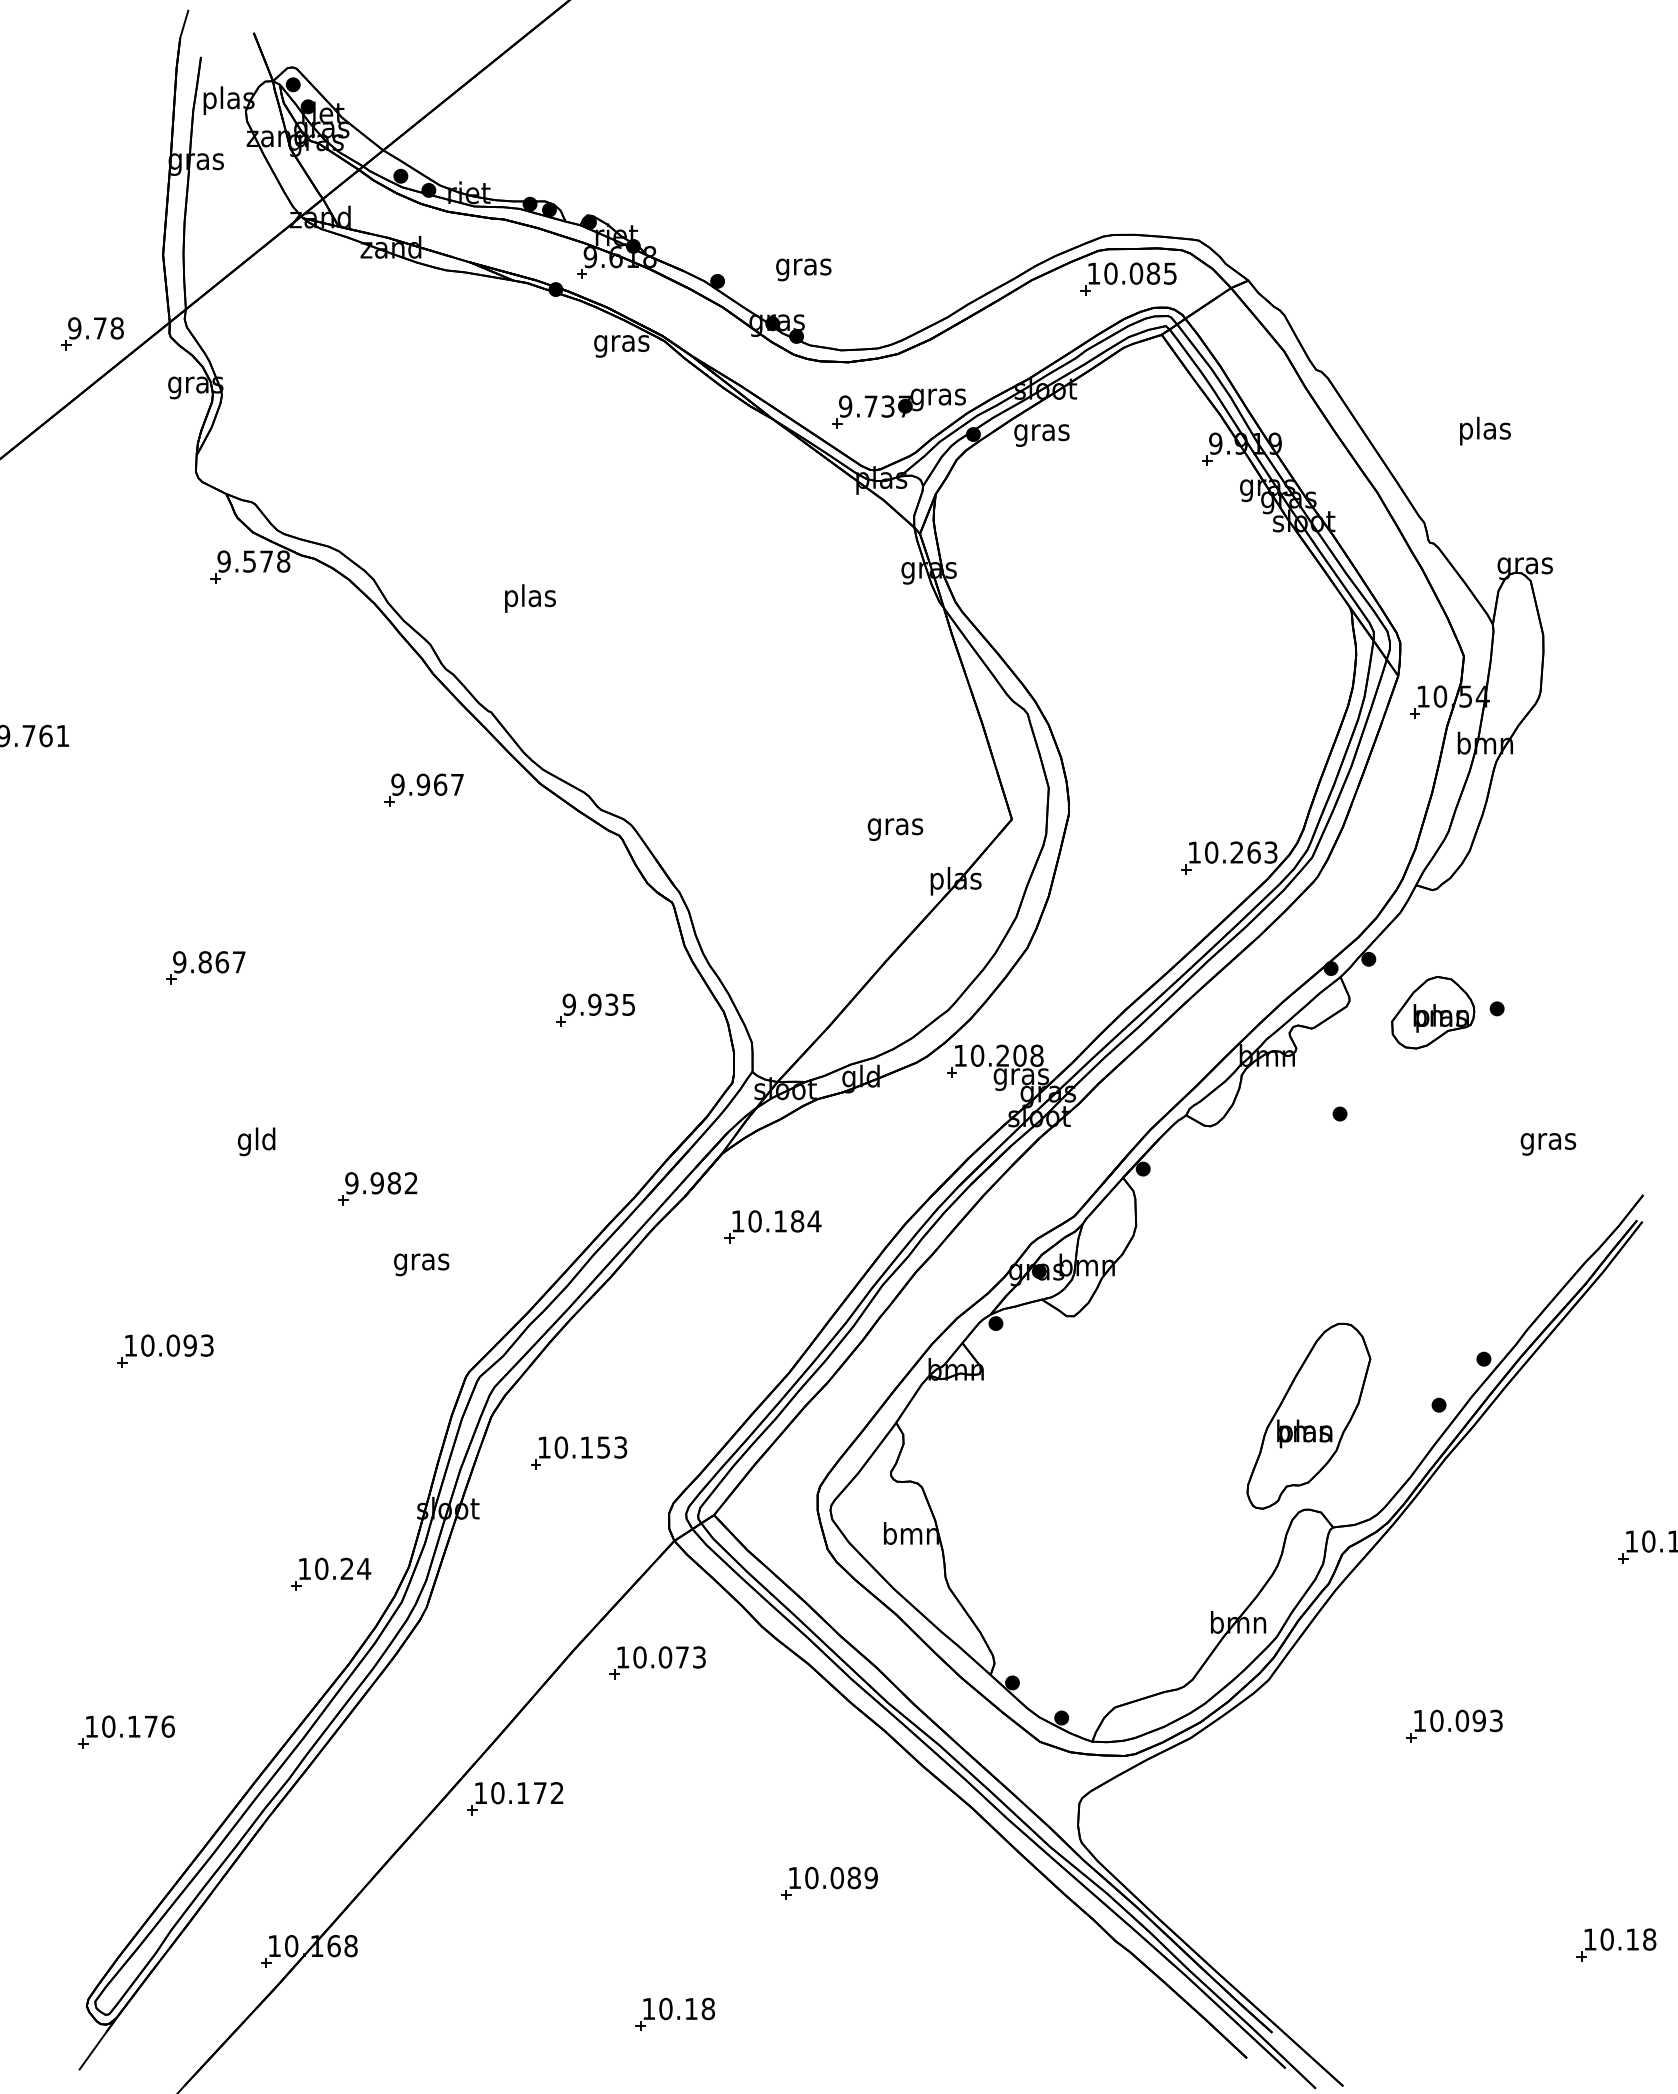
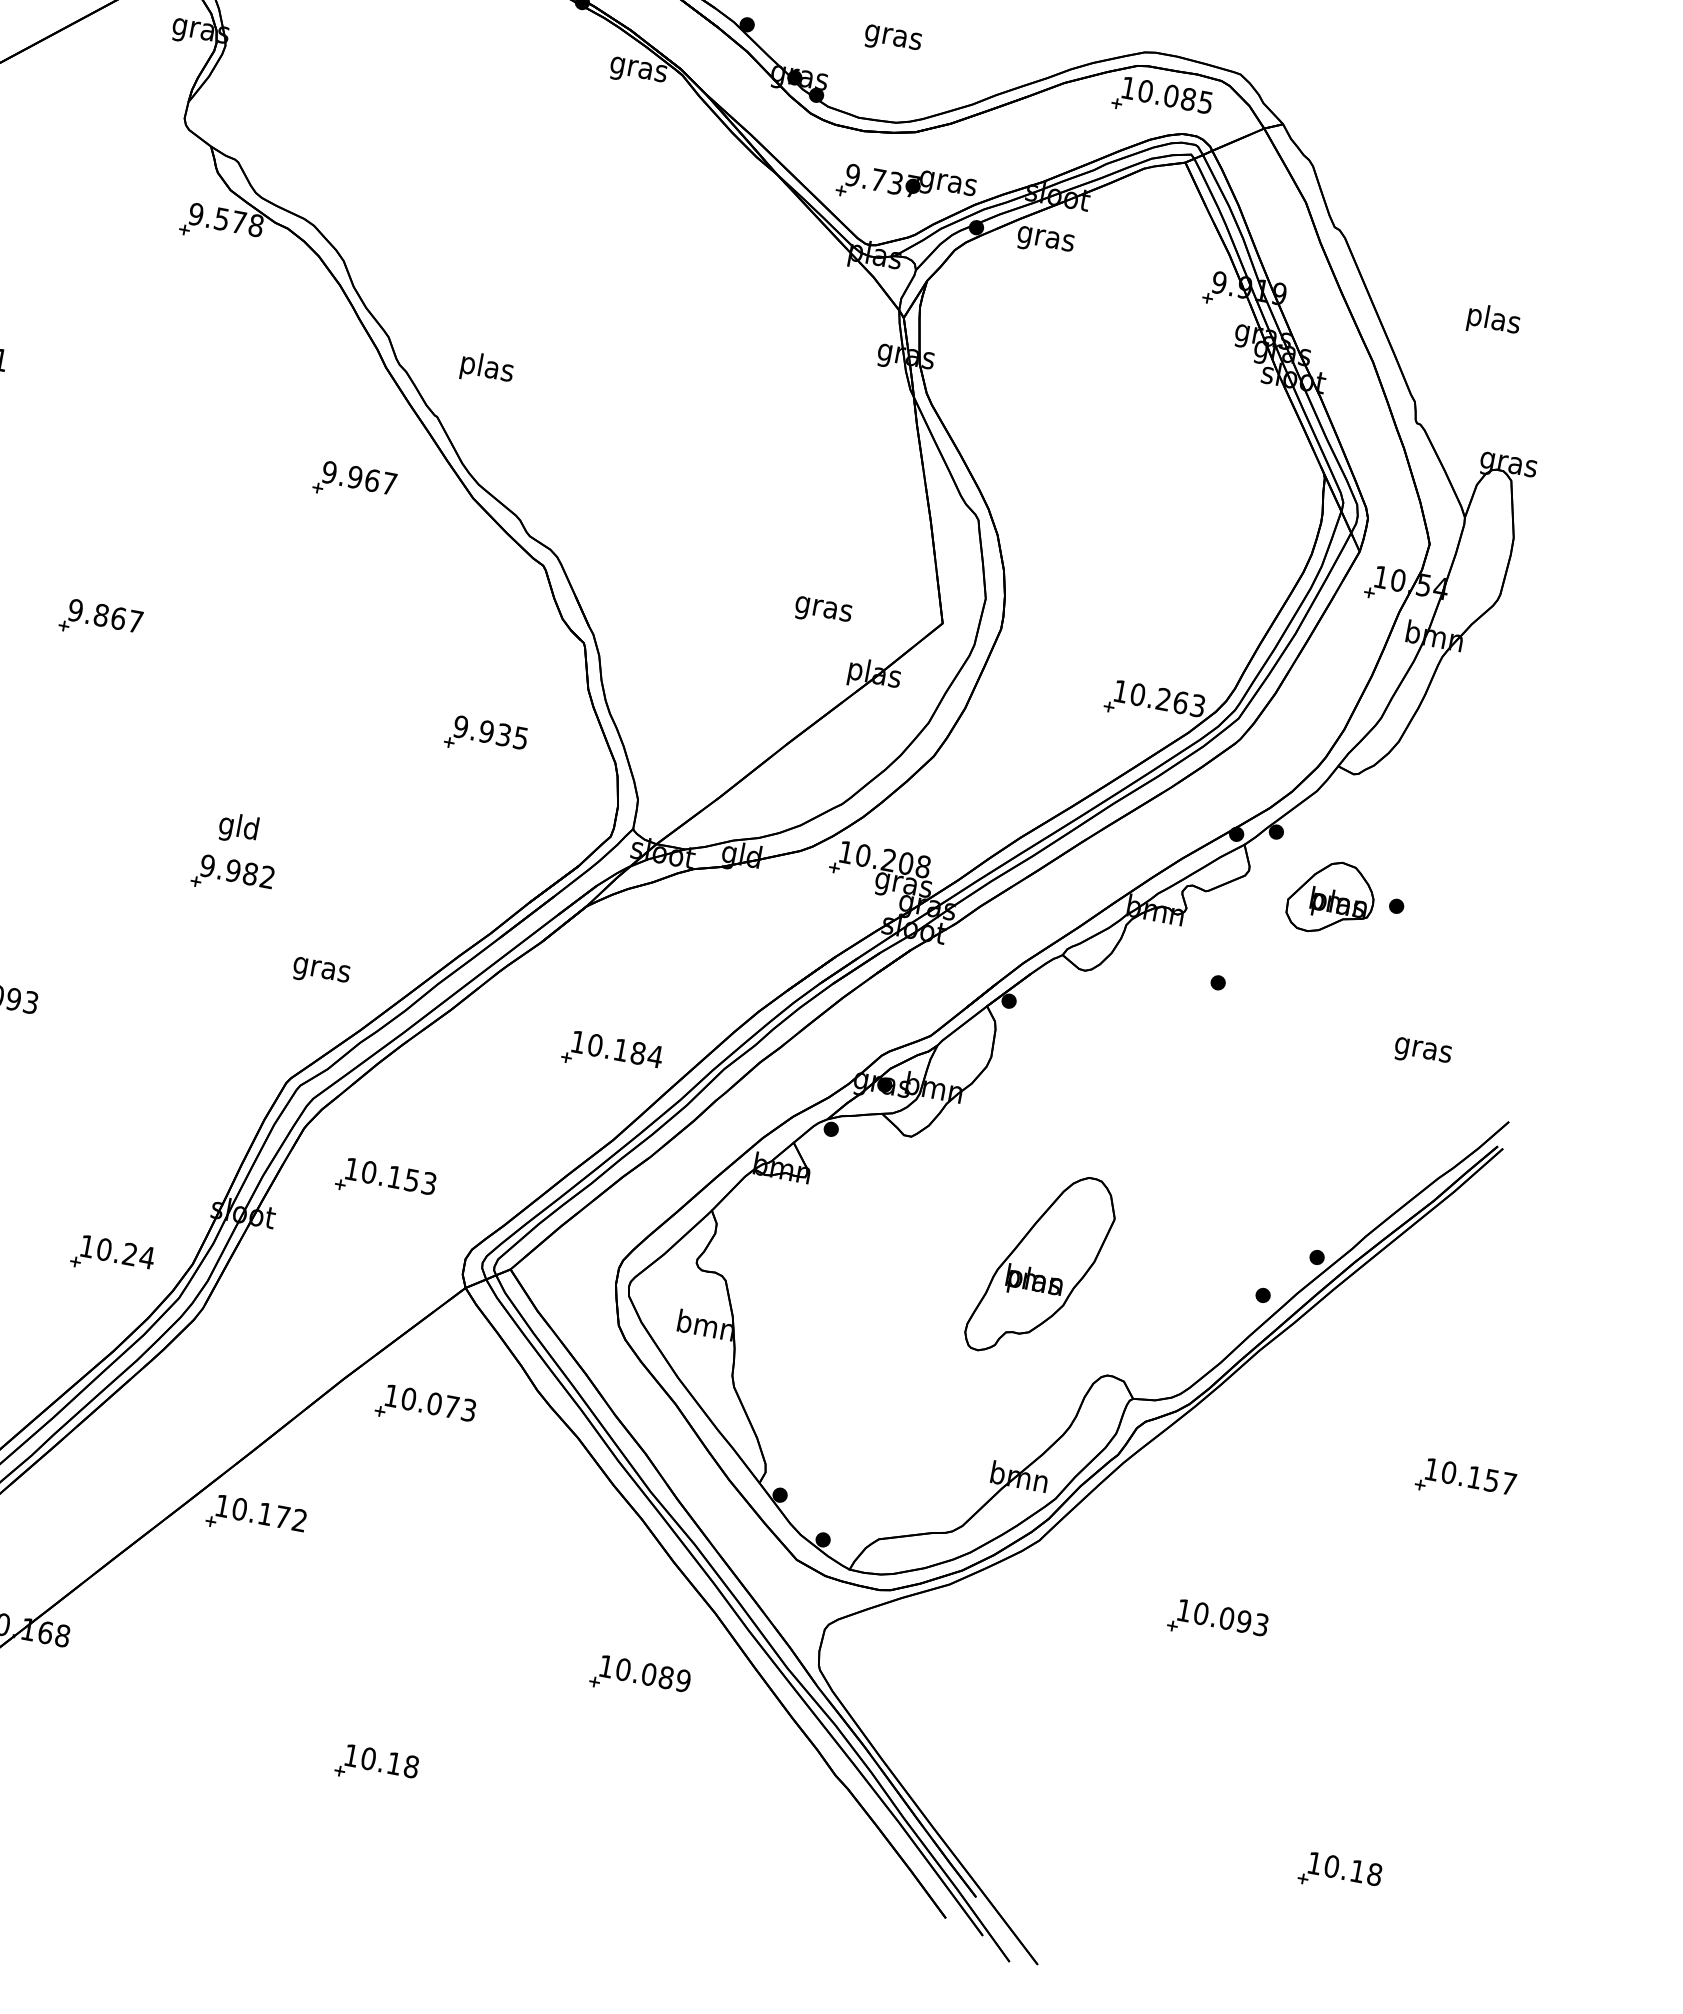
text: (803, 269) -> (892, 39), moved
text: (530, 598) -> (487, 369), moved
text: (256, 1141) -> (238, 828), moved
part: (772, 1226) -> (611, 1053), moved
text: (421, 1264) -> (321, 972), moved
part: (1308, 1415) -> (1041, 1264), moved
part: (829, 1882) -> (640, 1677), moved

